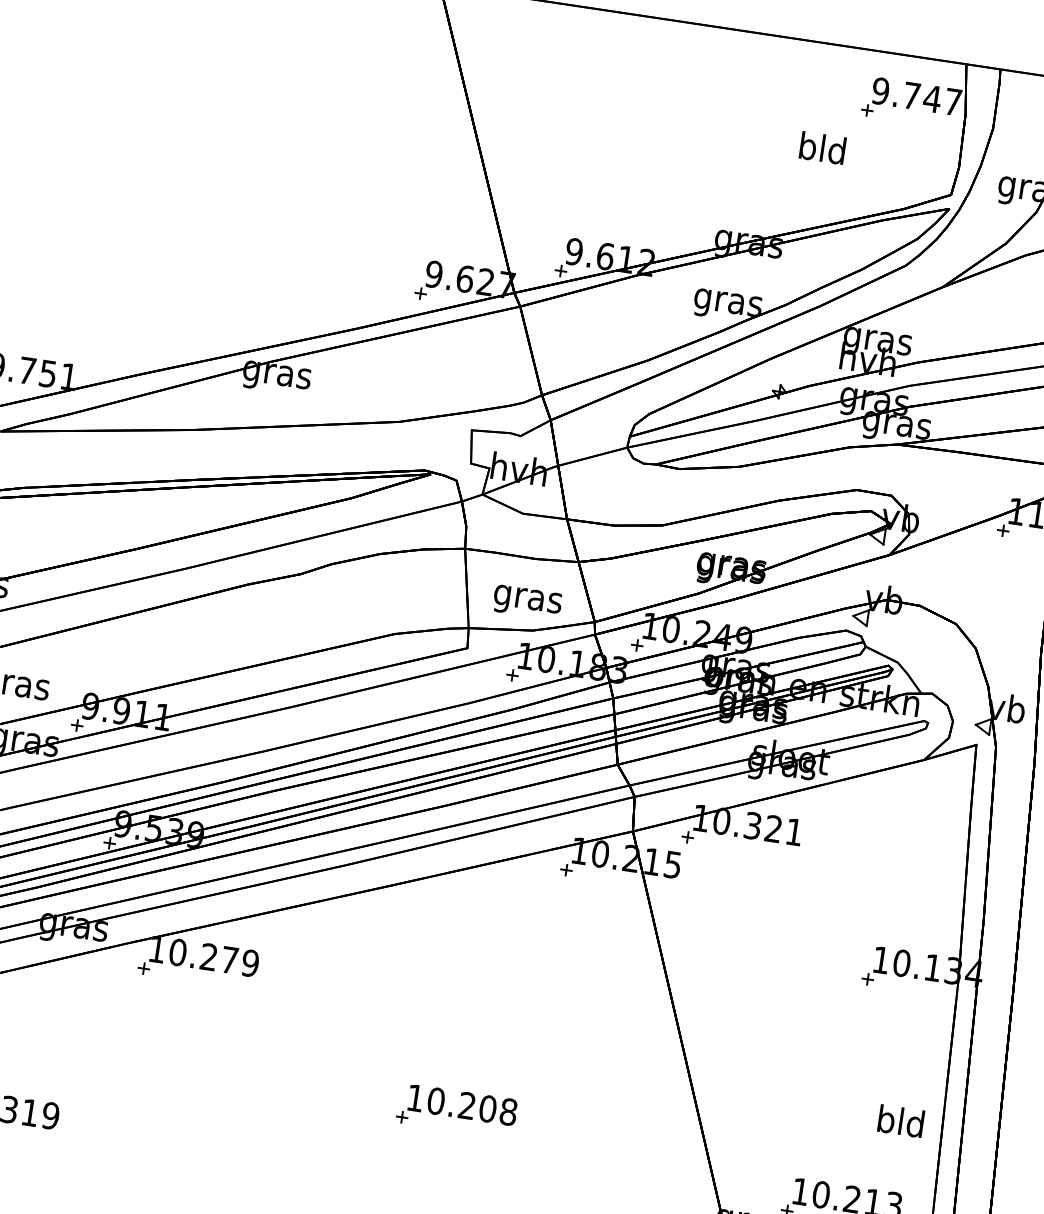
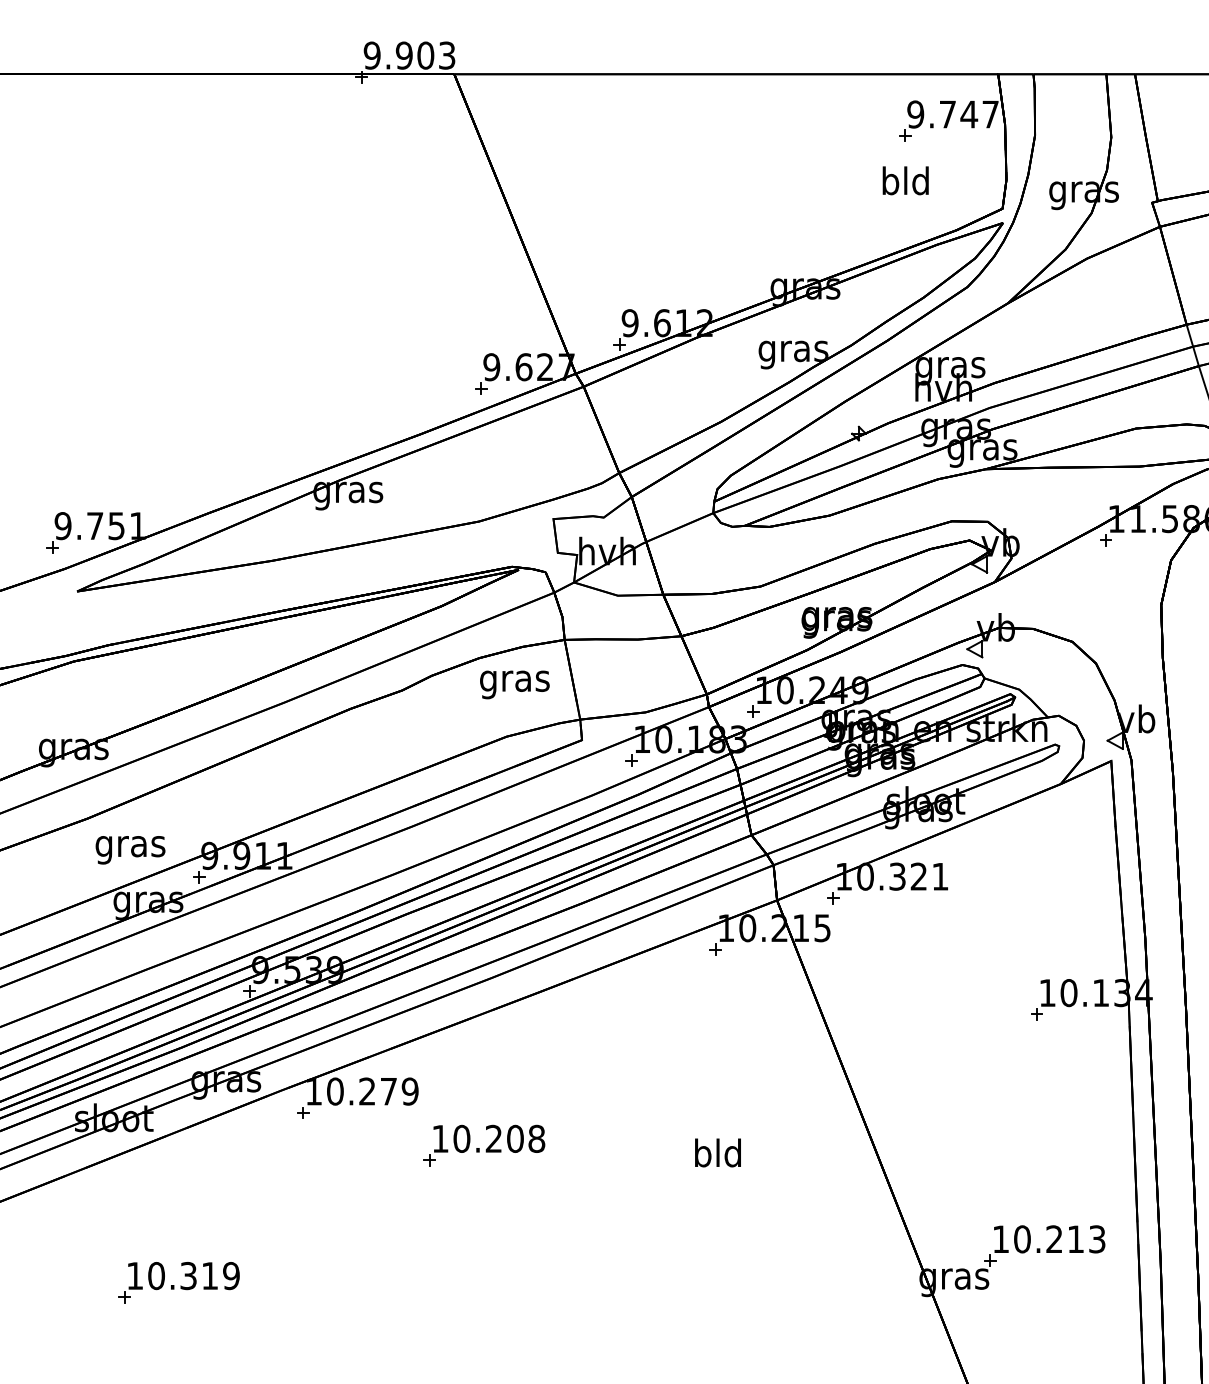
text: (822, 147) -> (905, 180), moved
text: (527, 602) -> (514, 684), moved
part: (457, 1110) -> (484, 1145), moved
text: (900, 1120) -> (717, 1152), moved

